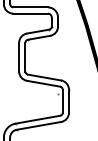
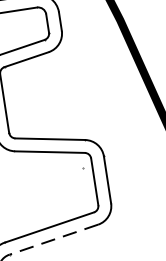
line: (38, 125) -> (52, 239), solid -> dashed

